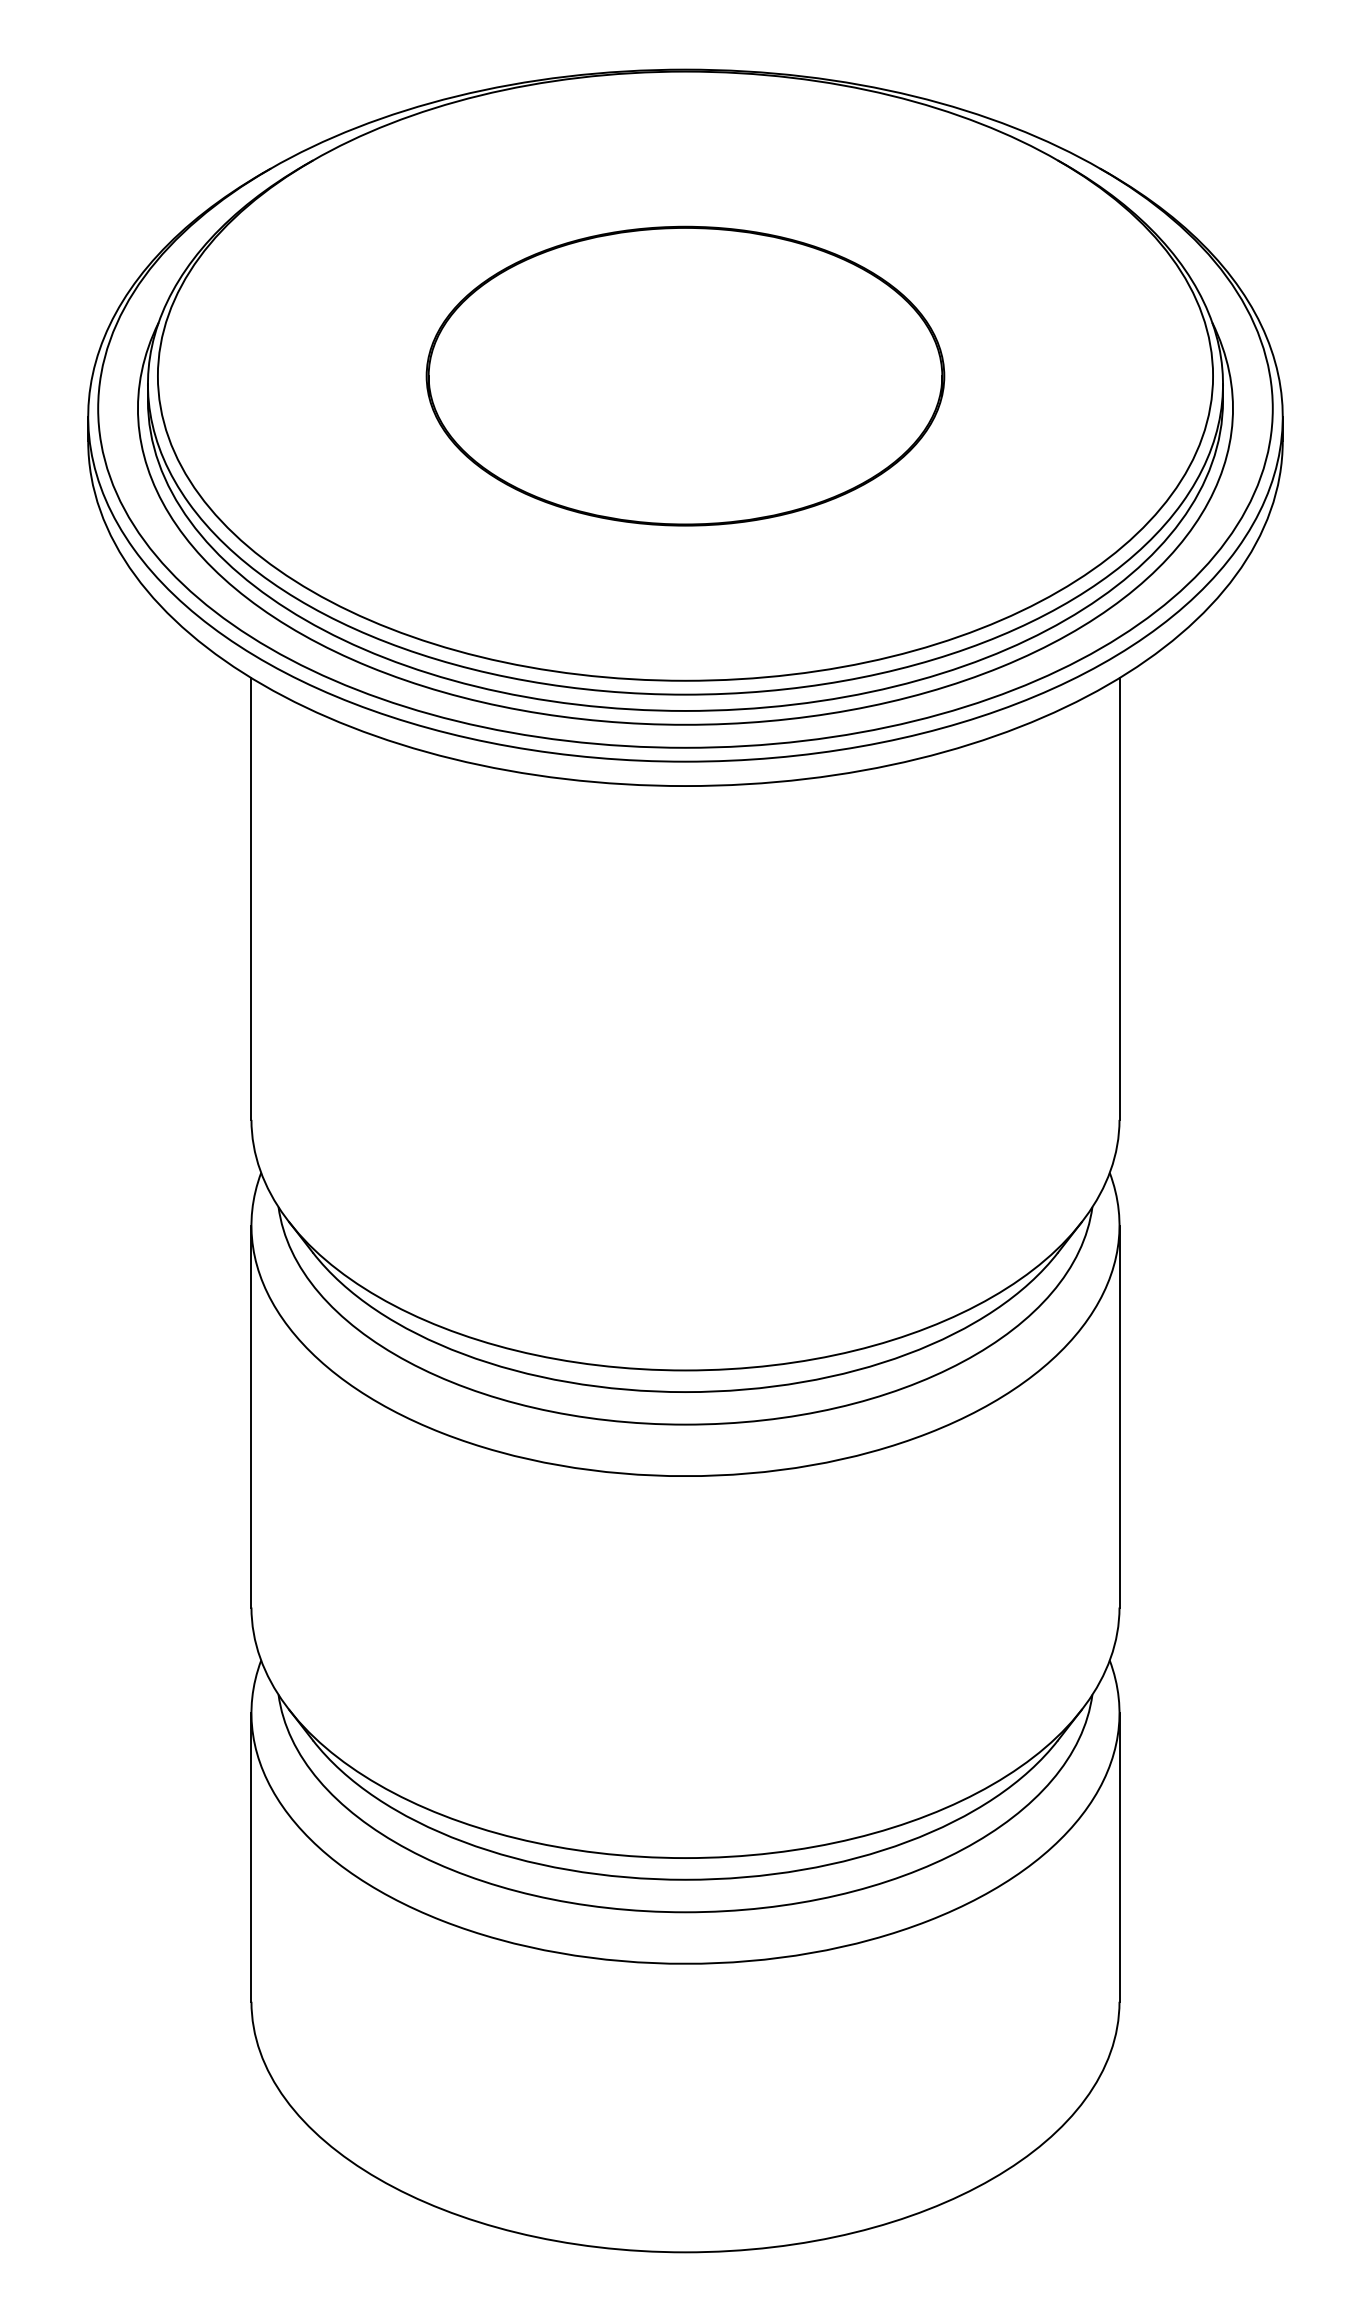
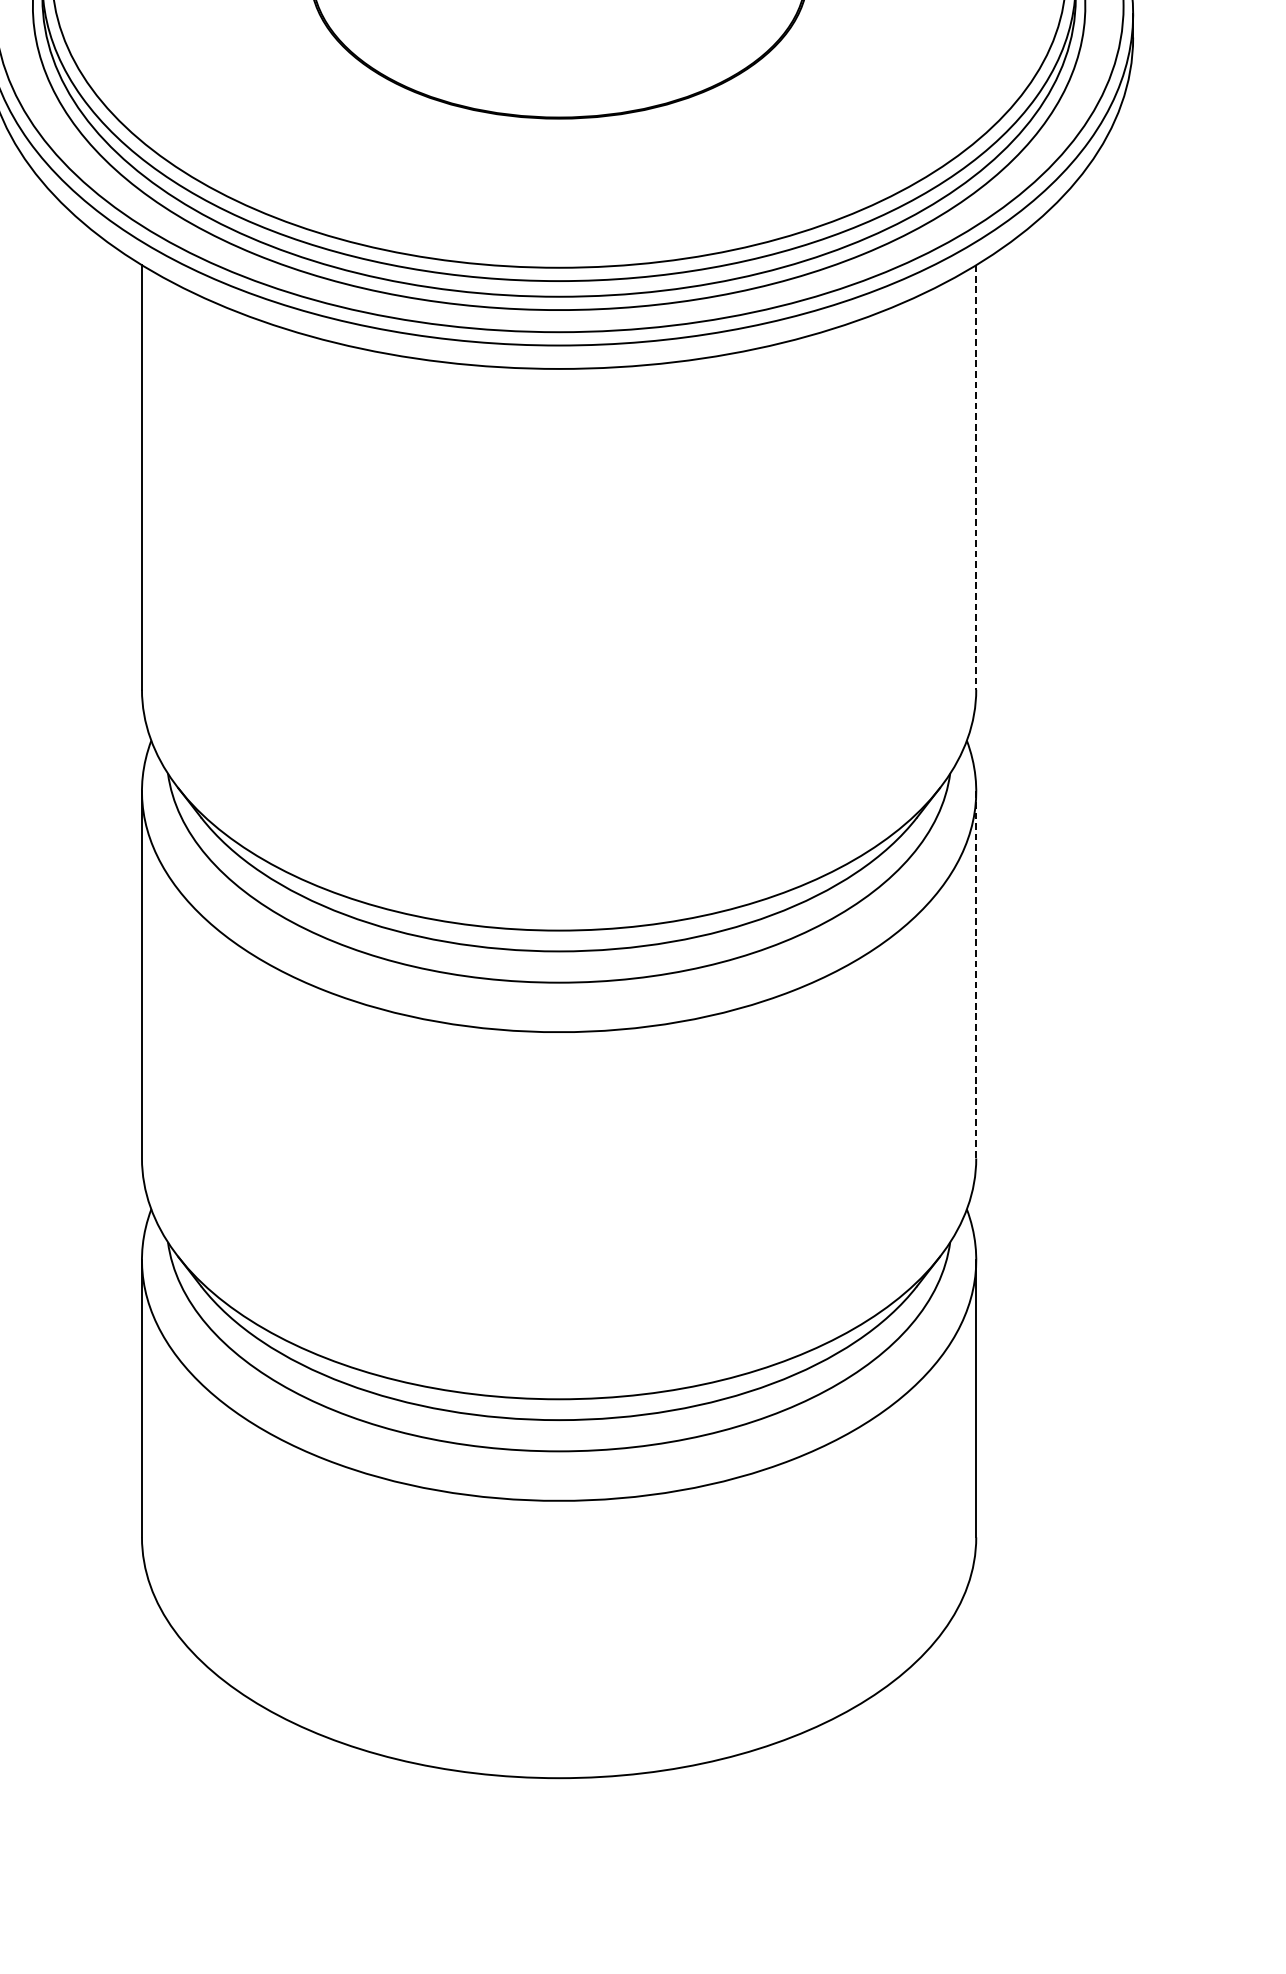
line: (1119, 899) -> (976, 477), solid -> dashed
line: (1119, 1416) -> (976, 974), solid -> dashed

